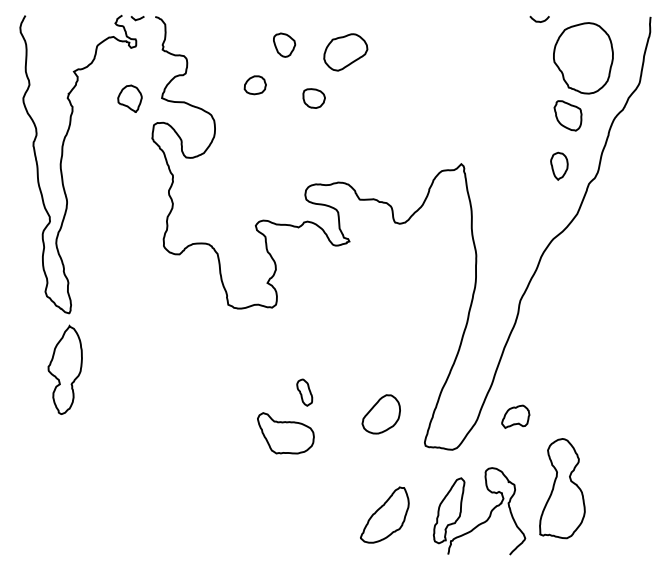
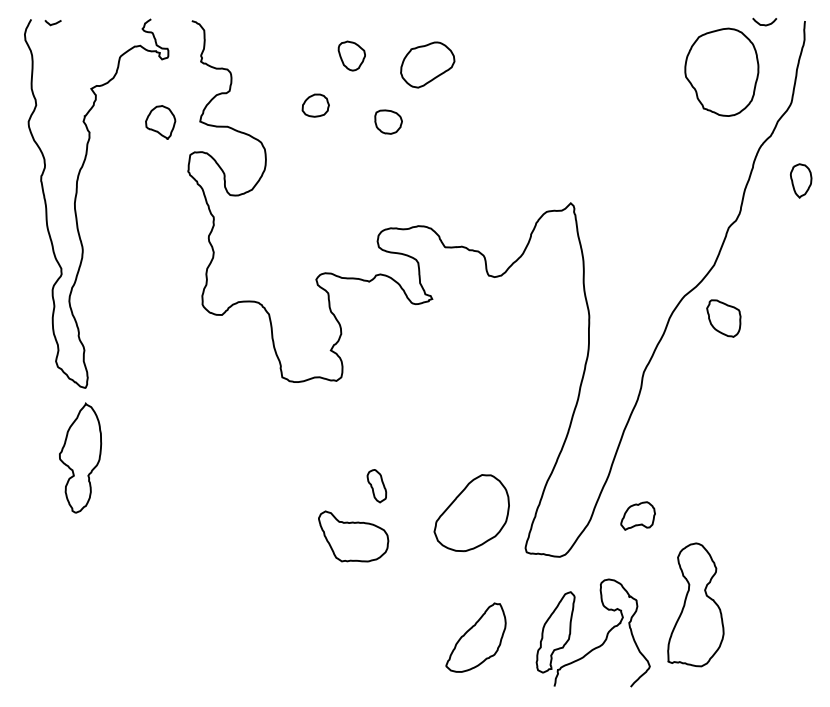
curve: (137, 18) -> (52, 23), moved
curve: (539, 21) -> (764, 24), moved
part: (567, 115) -> (723, 318), moved
part: (559, 165) -> (801, 180), moved
part: (381, 413) -> (471, 512), size x1.6

